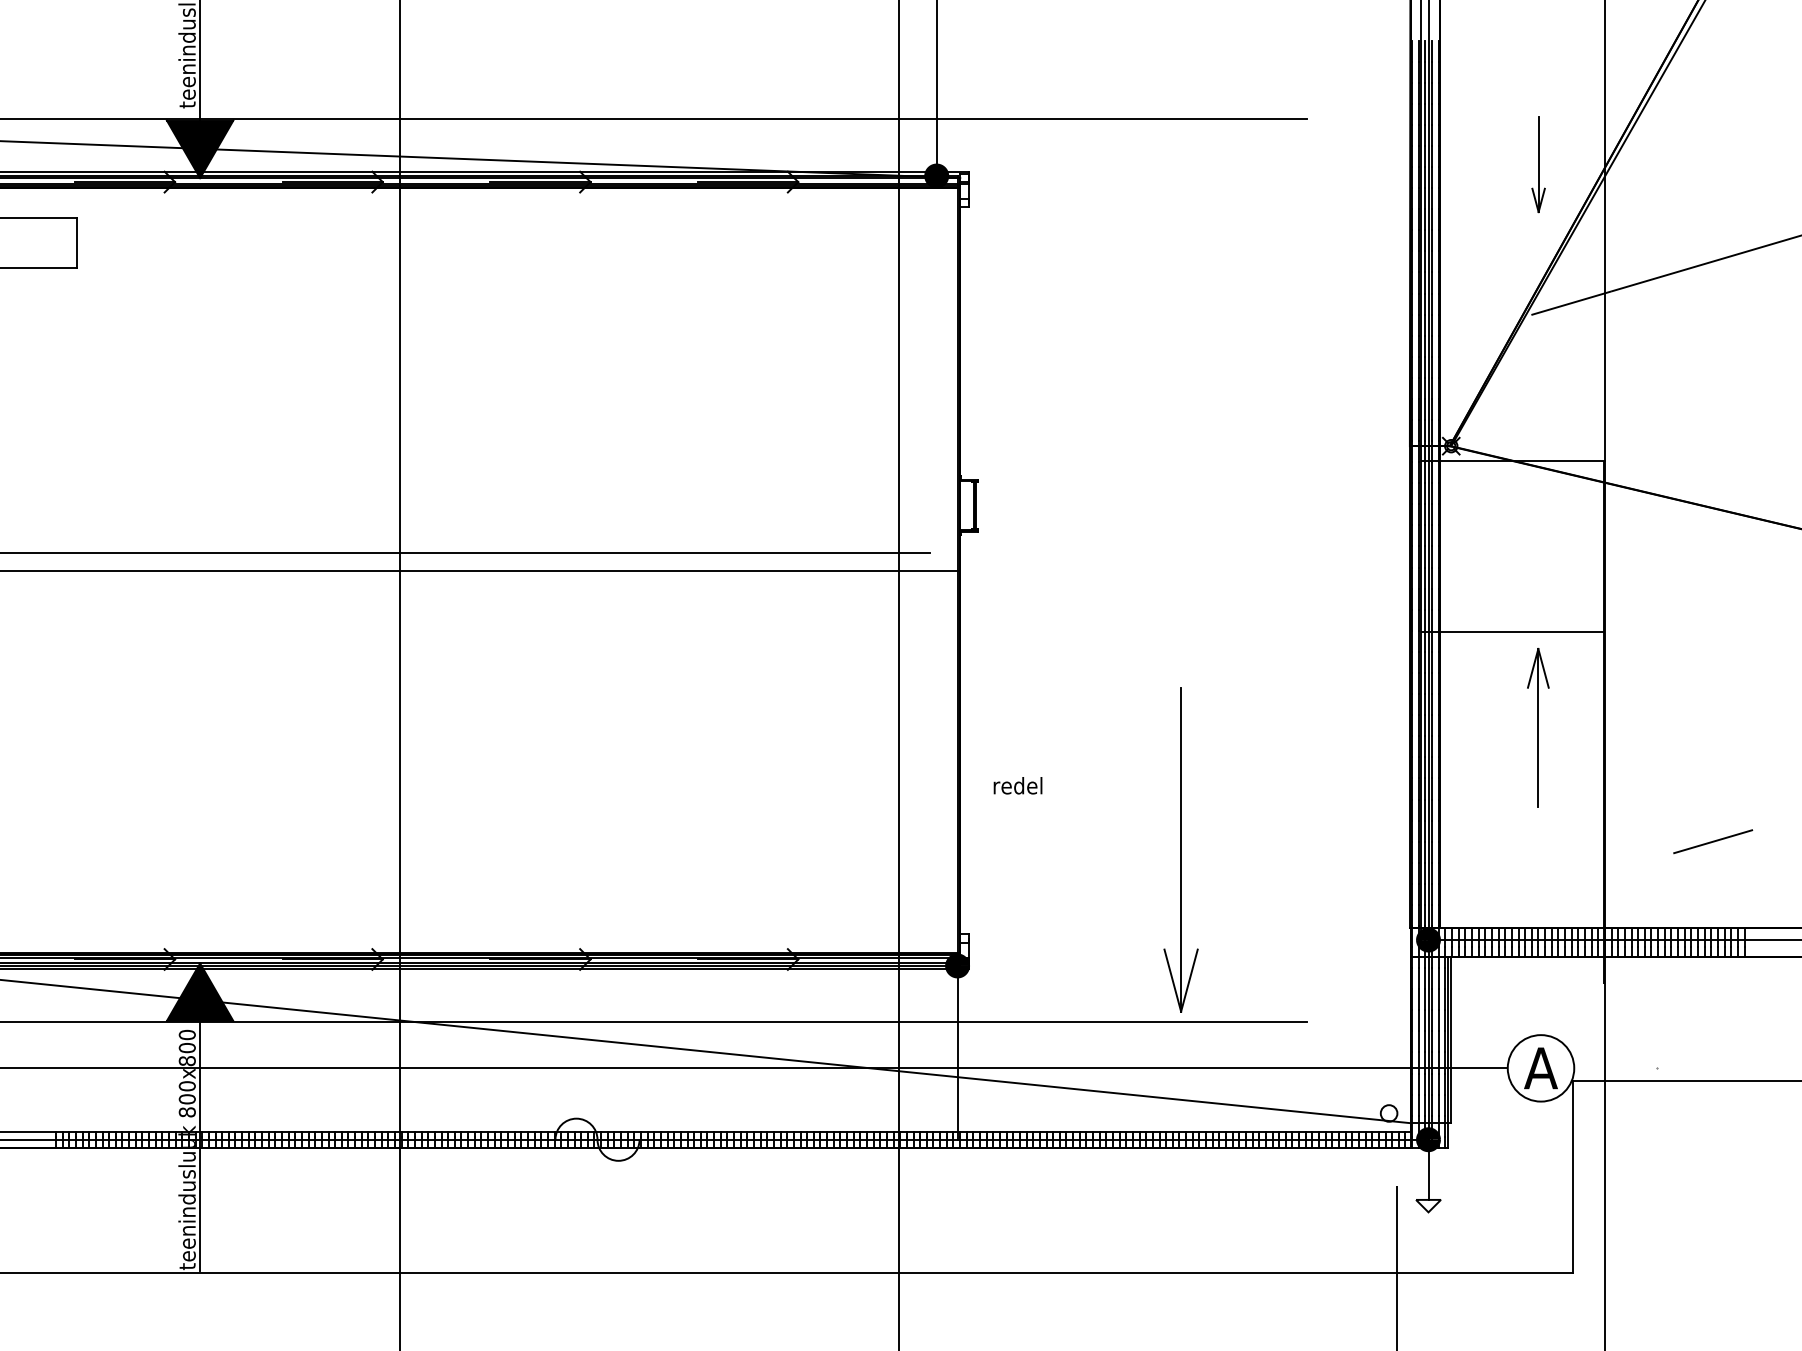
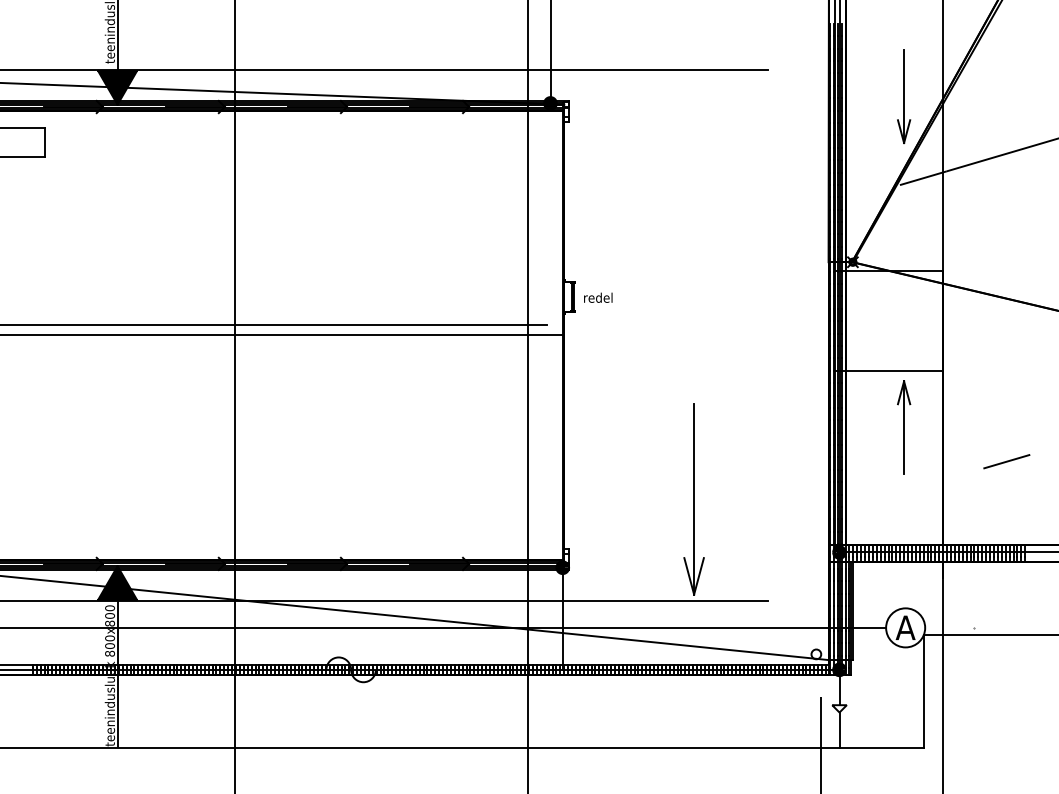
part: (1539, 164) -> (904, 96), size x1.67
text: (1018, 785) -> (598, 297), moved
line: (1712, 841) -> (1006, 461), moved
line: (1428, 1242) -> (839, 730), added

